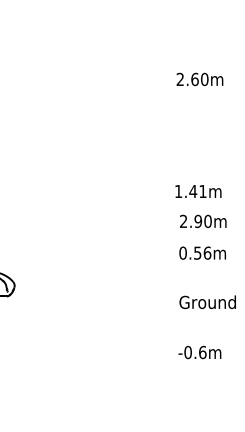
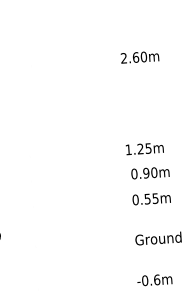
text: (197, 191) -> (144, 148), 1.41m -> 1.25m
text: (183, 221) -> (134, 174), 2.90m -> 0.90m
text: (207, 252) -> (155, 198), 0.56m -> 0.55m

